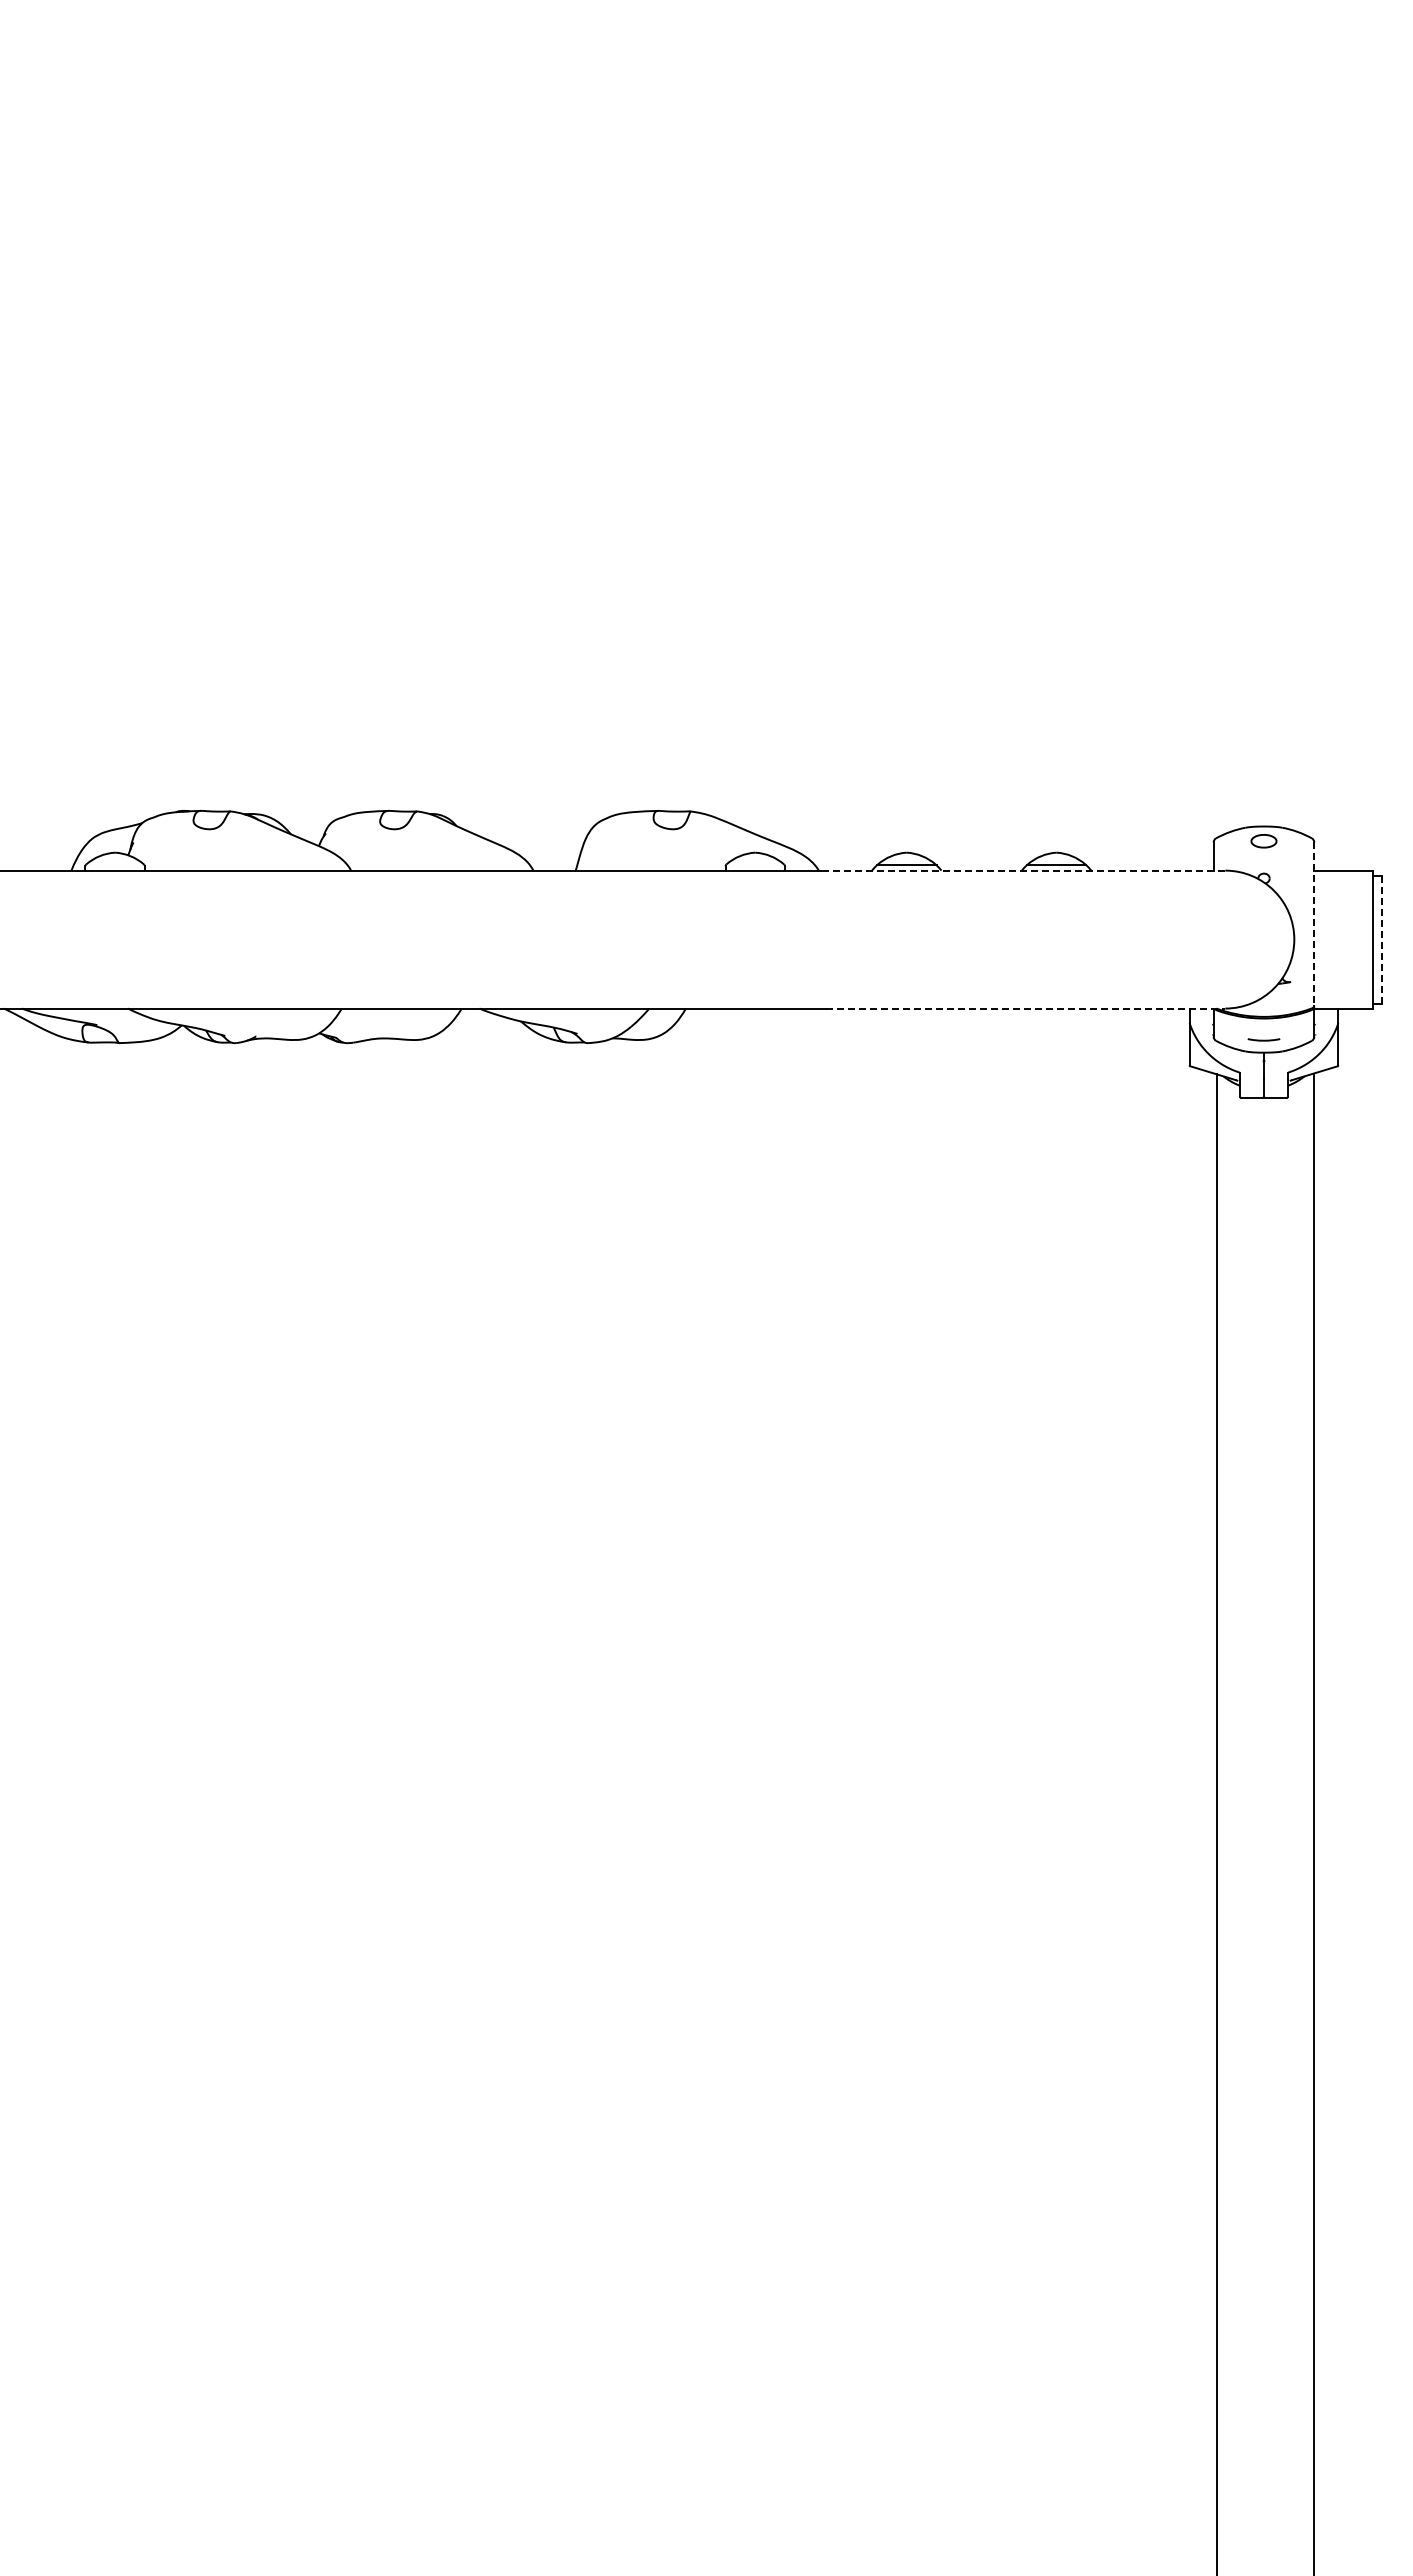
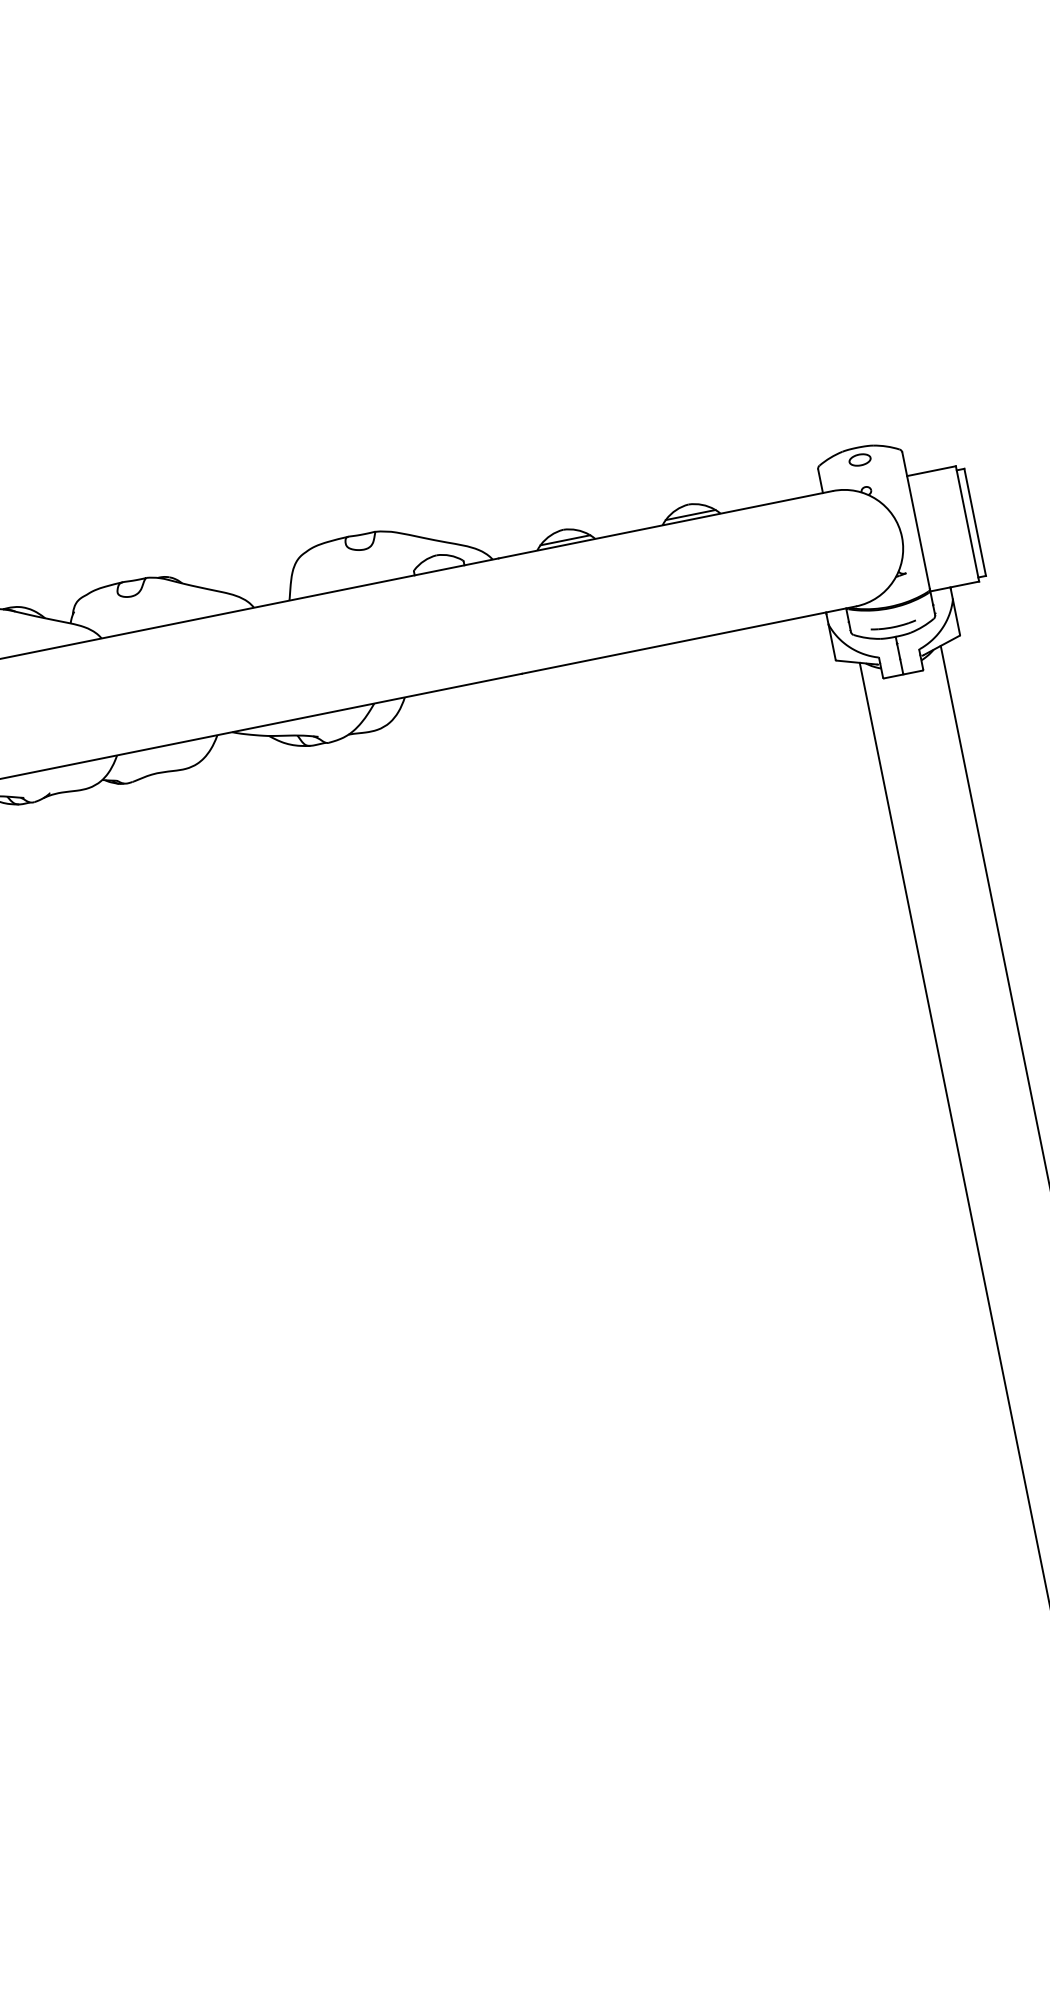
line: (1025, 870) -> (665, 524), dashed -> solid
line: (1314, 924) -> (916, 521), dashed -> solid
line: (1381, 939) -> (974, 522), dashed -> solid
line: (1025, 1008) -> (688, 640), dashed -> solid
part: (1263, 1039) -> (893, 625), size x1.67

